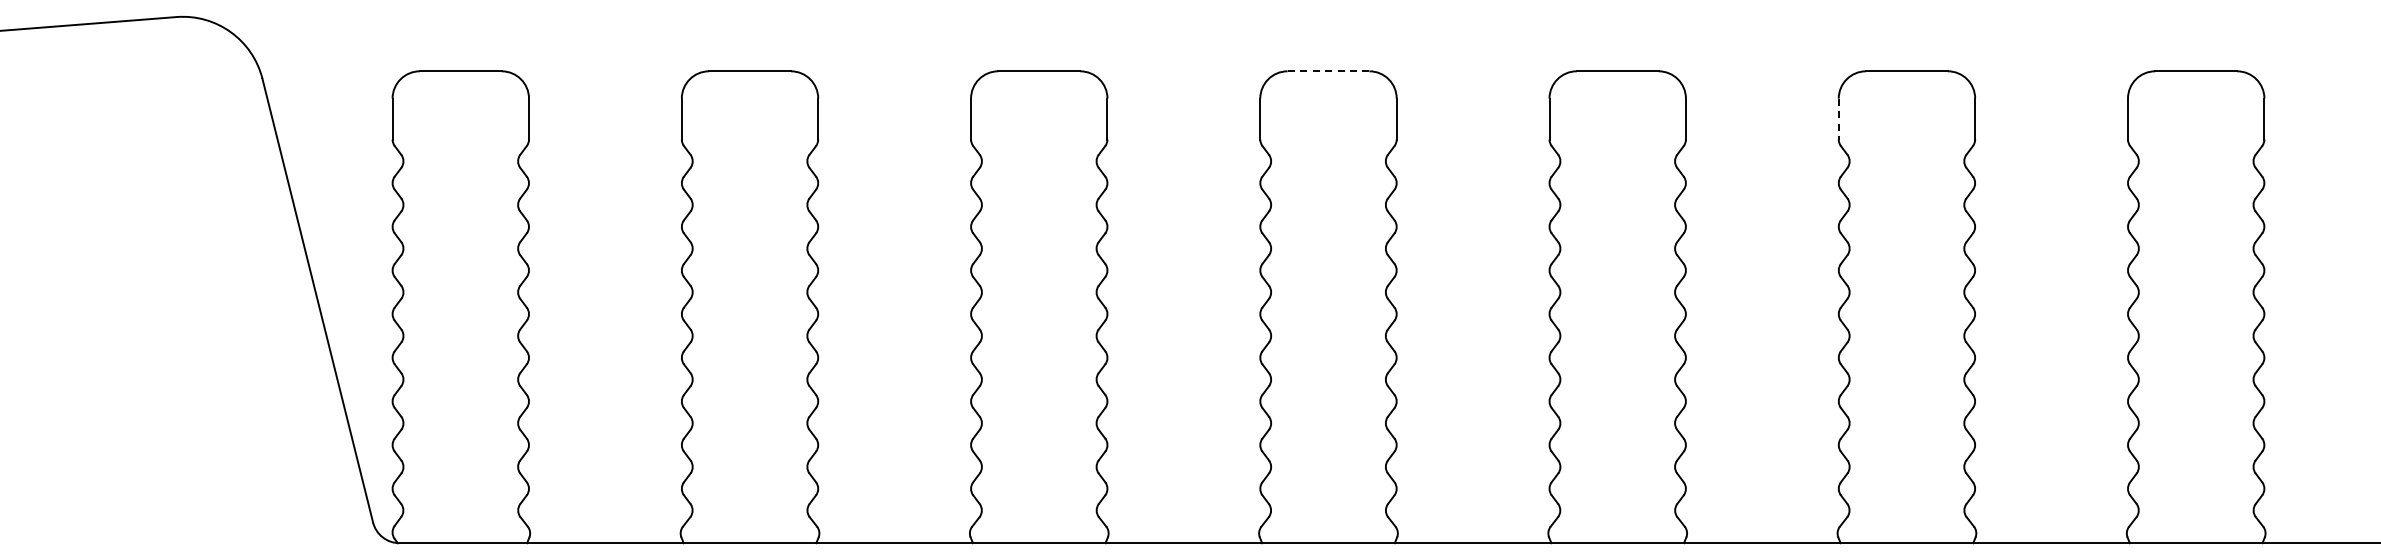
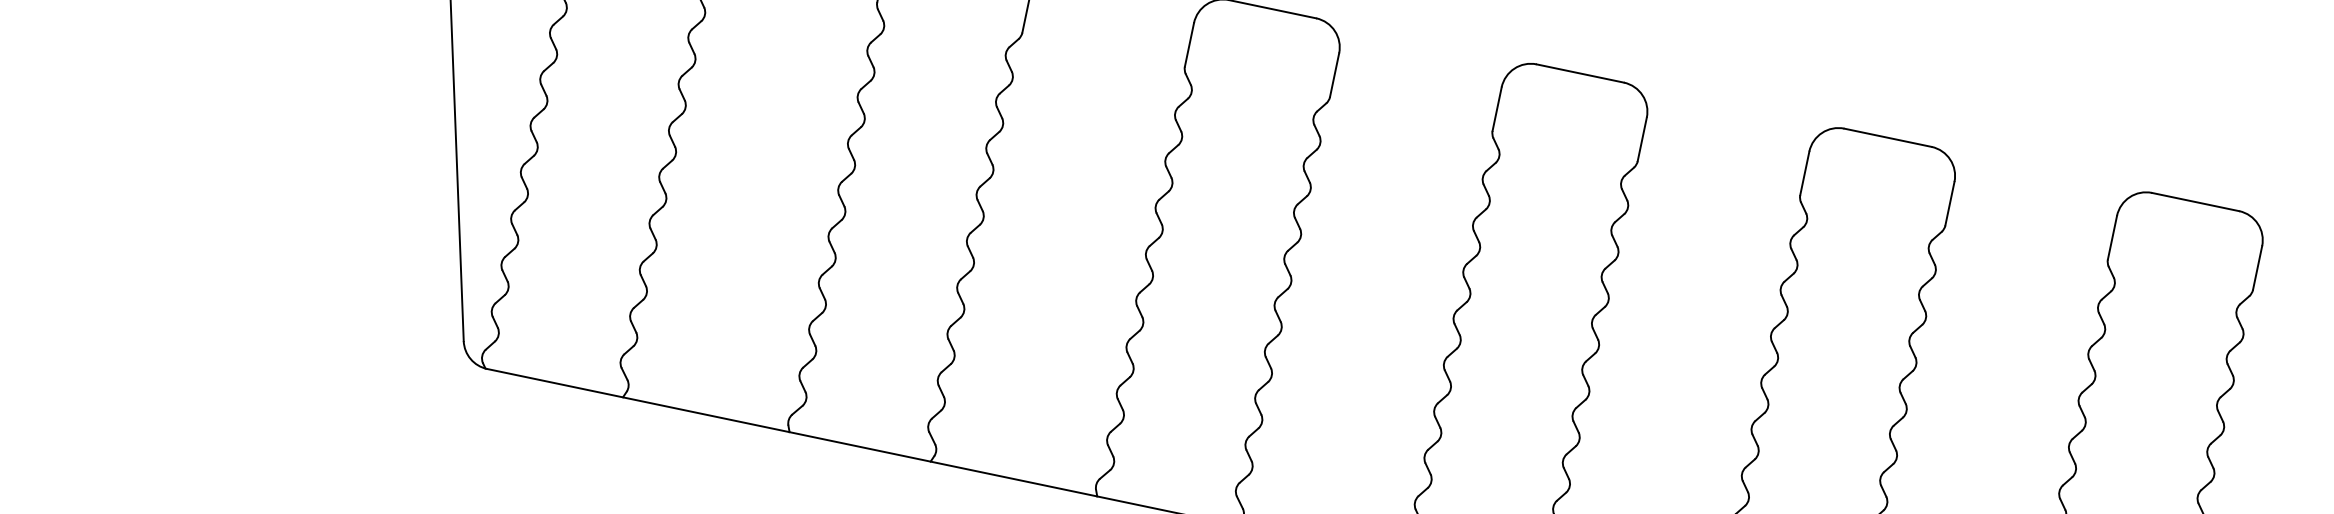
line: (1328, 71) -> (1580, 73), dashed -> solid
line: (1838, 119) -> (2112, 238), dashed -> solid

